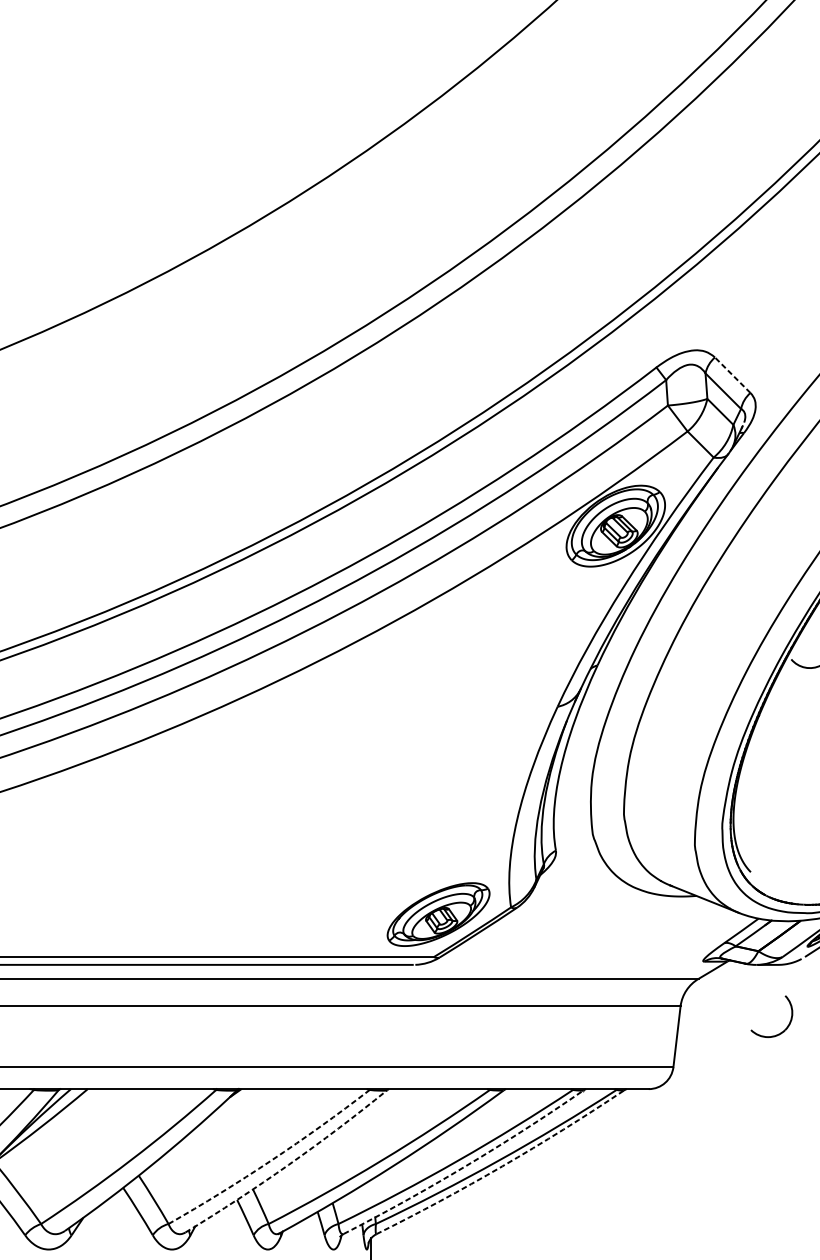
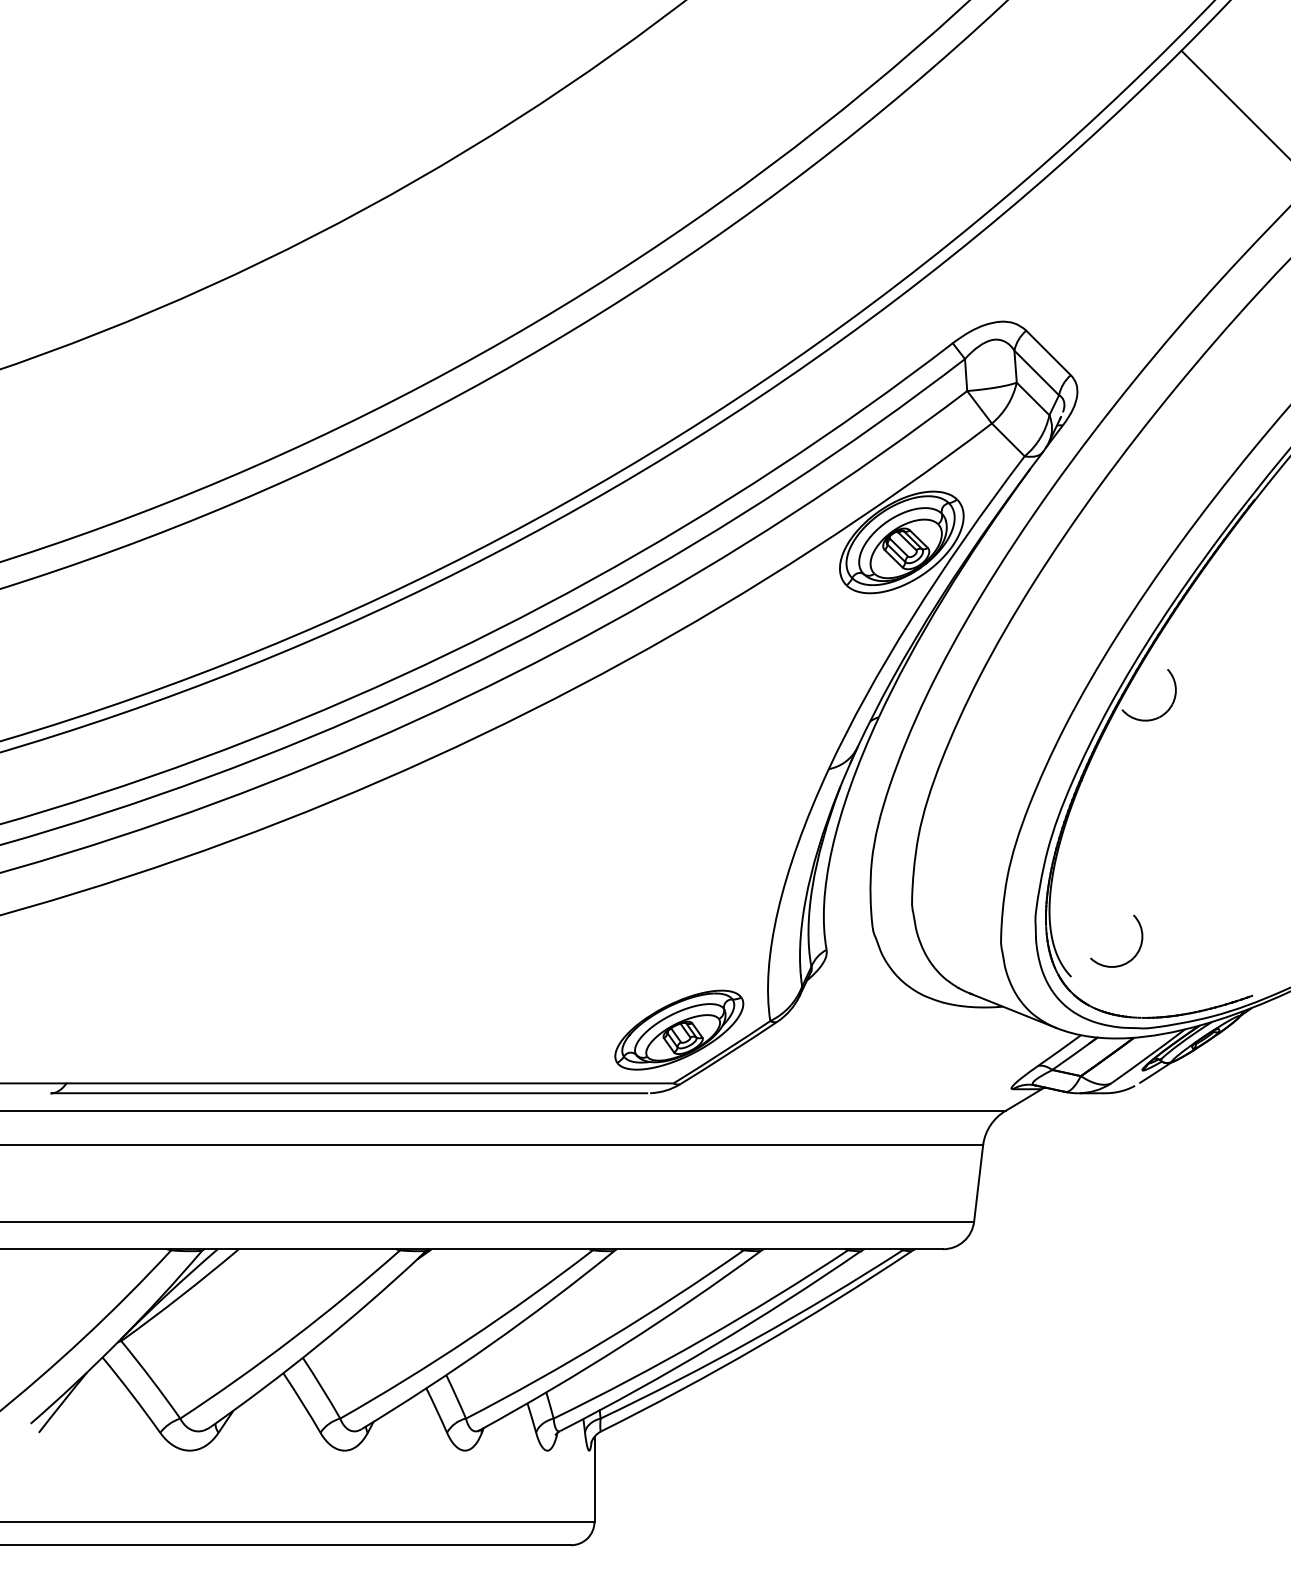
line: (732, 375) -> (1048, 353), dashed -> solid
part: (787, 1025) -> (1136, 952), moved
arc: (271, 1160) -> (469, 1338), dashed -> solid
arc: (289, 1164) -> (491, 1344), dashed -> solid
arc: (465, 1165) -> (713, 1345), dashed -> solid
arc: (502, 1166) -> (759, 1346), dashed -> solid

